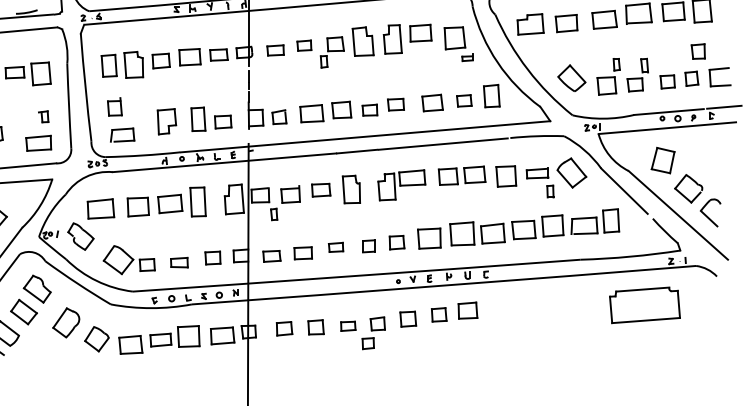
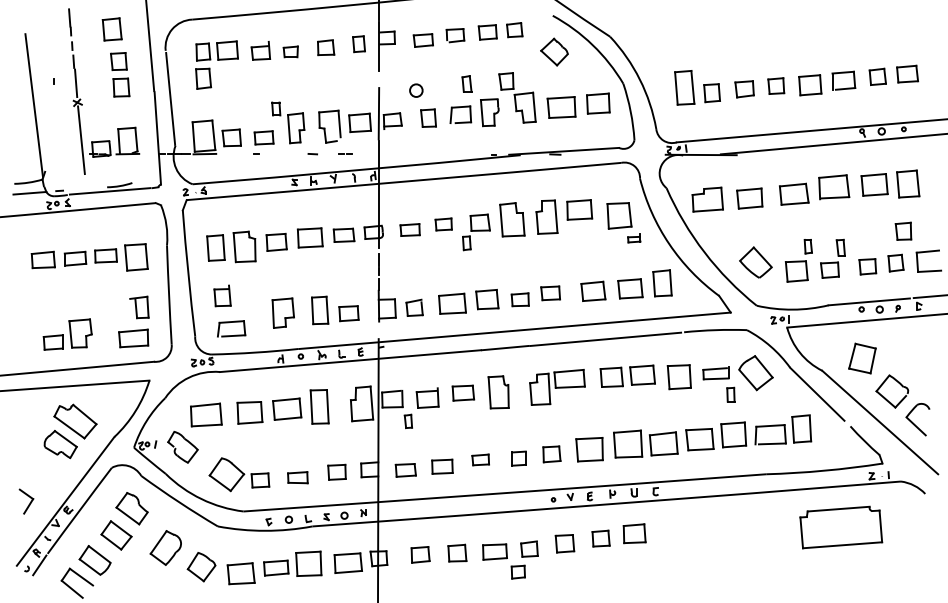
part: (464, 100) -> (630, 288), size x1.43
part: (43, 116) -> (139, 307), size x1.67
part: (347, 325) -> (494, 551), size x1.43

